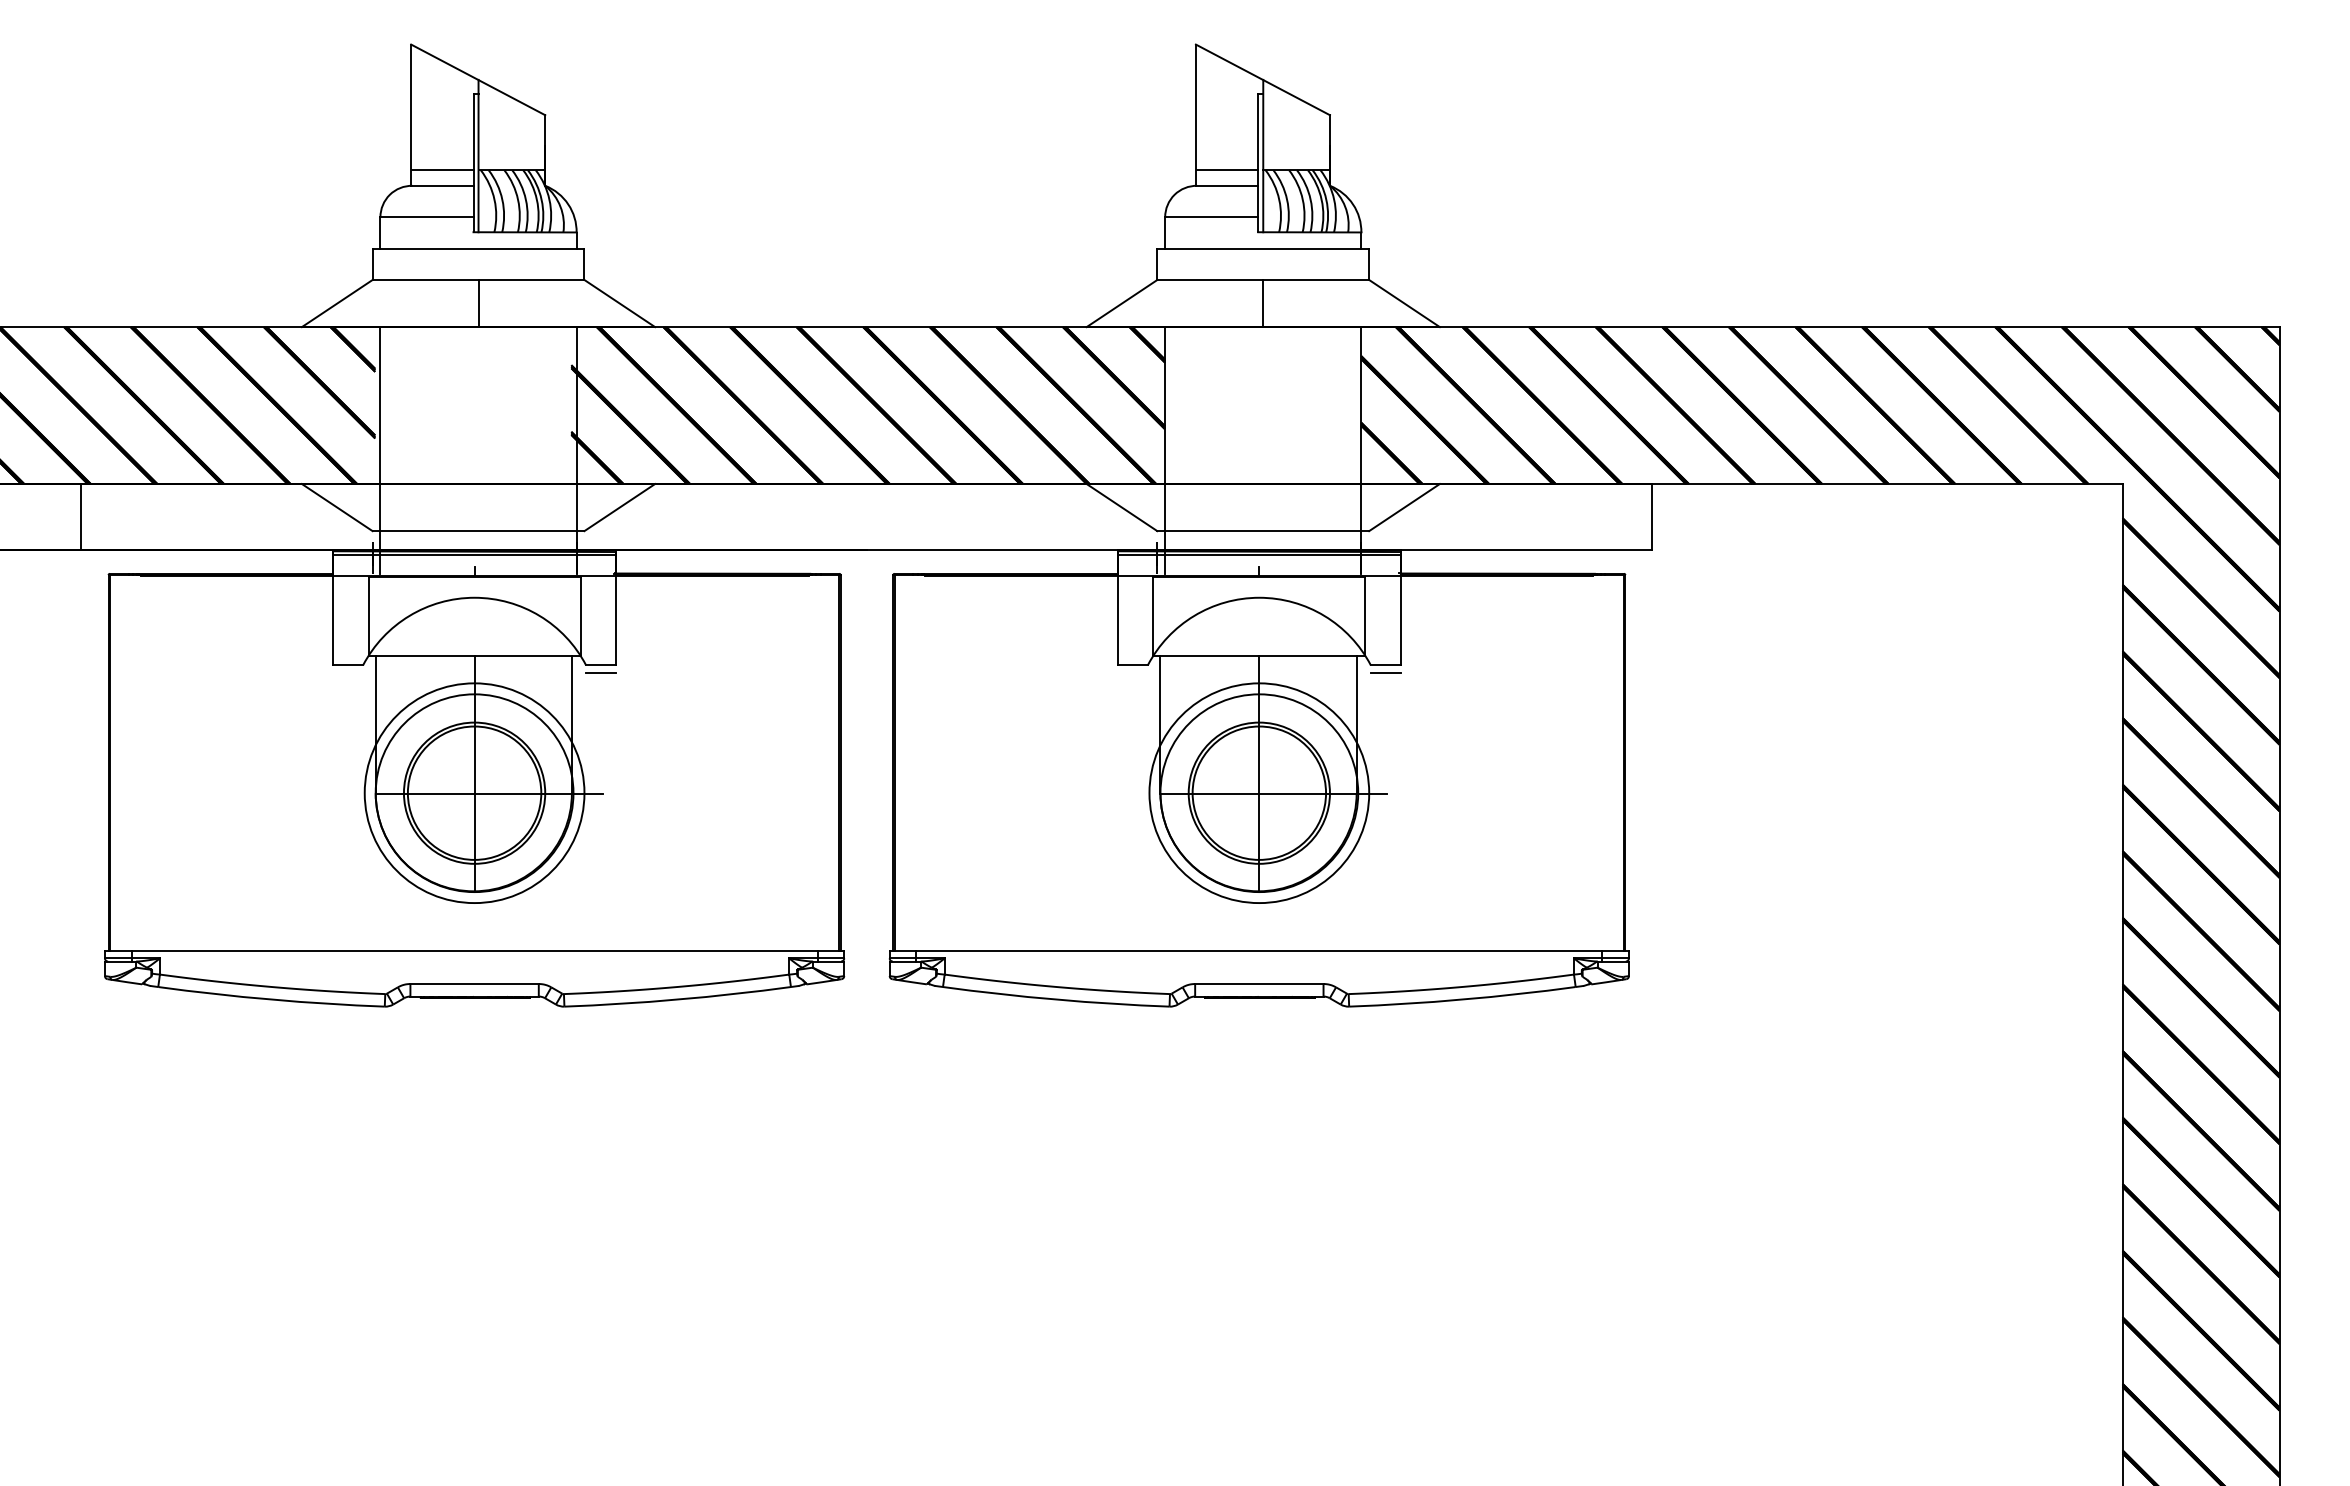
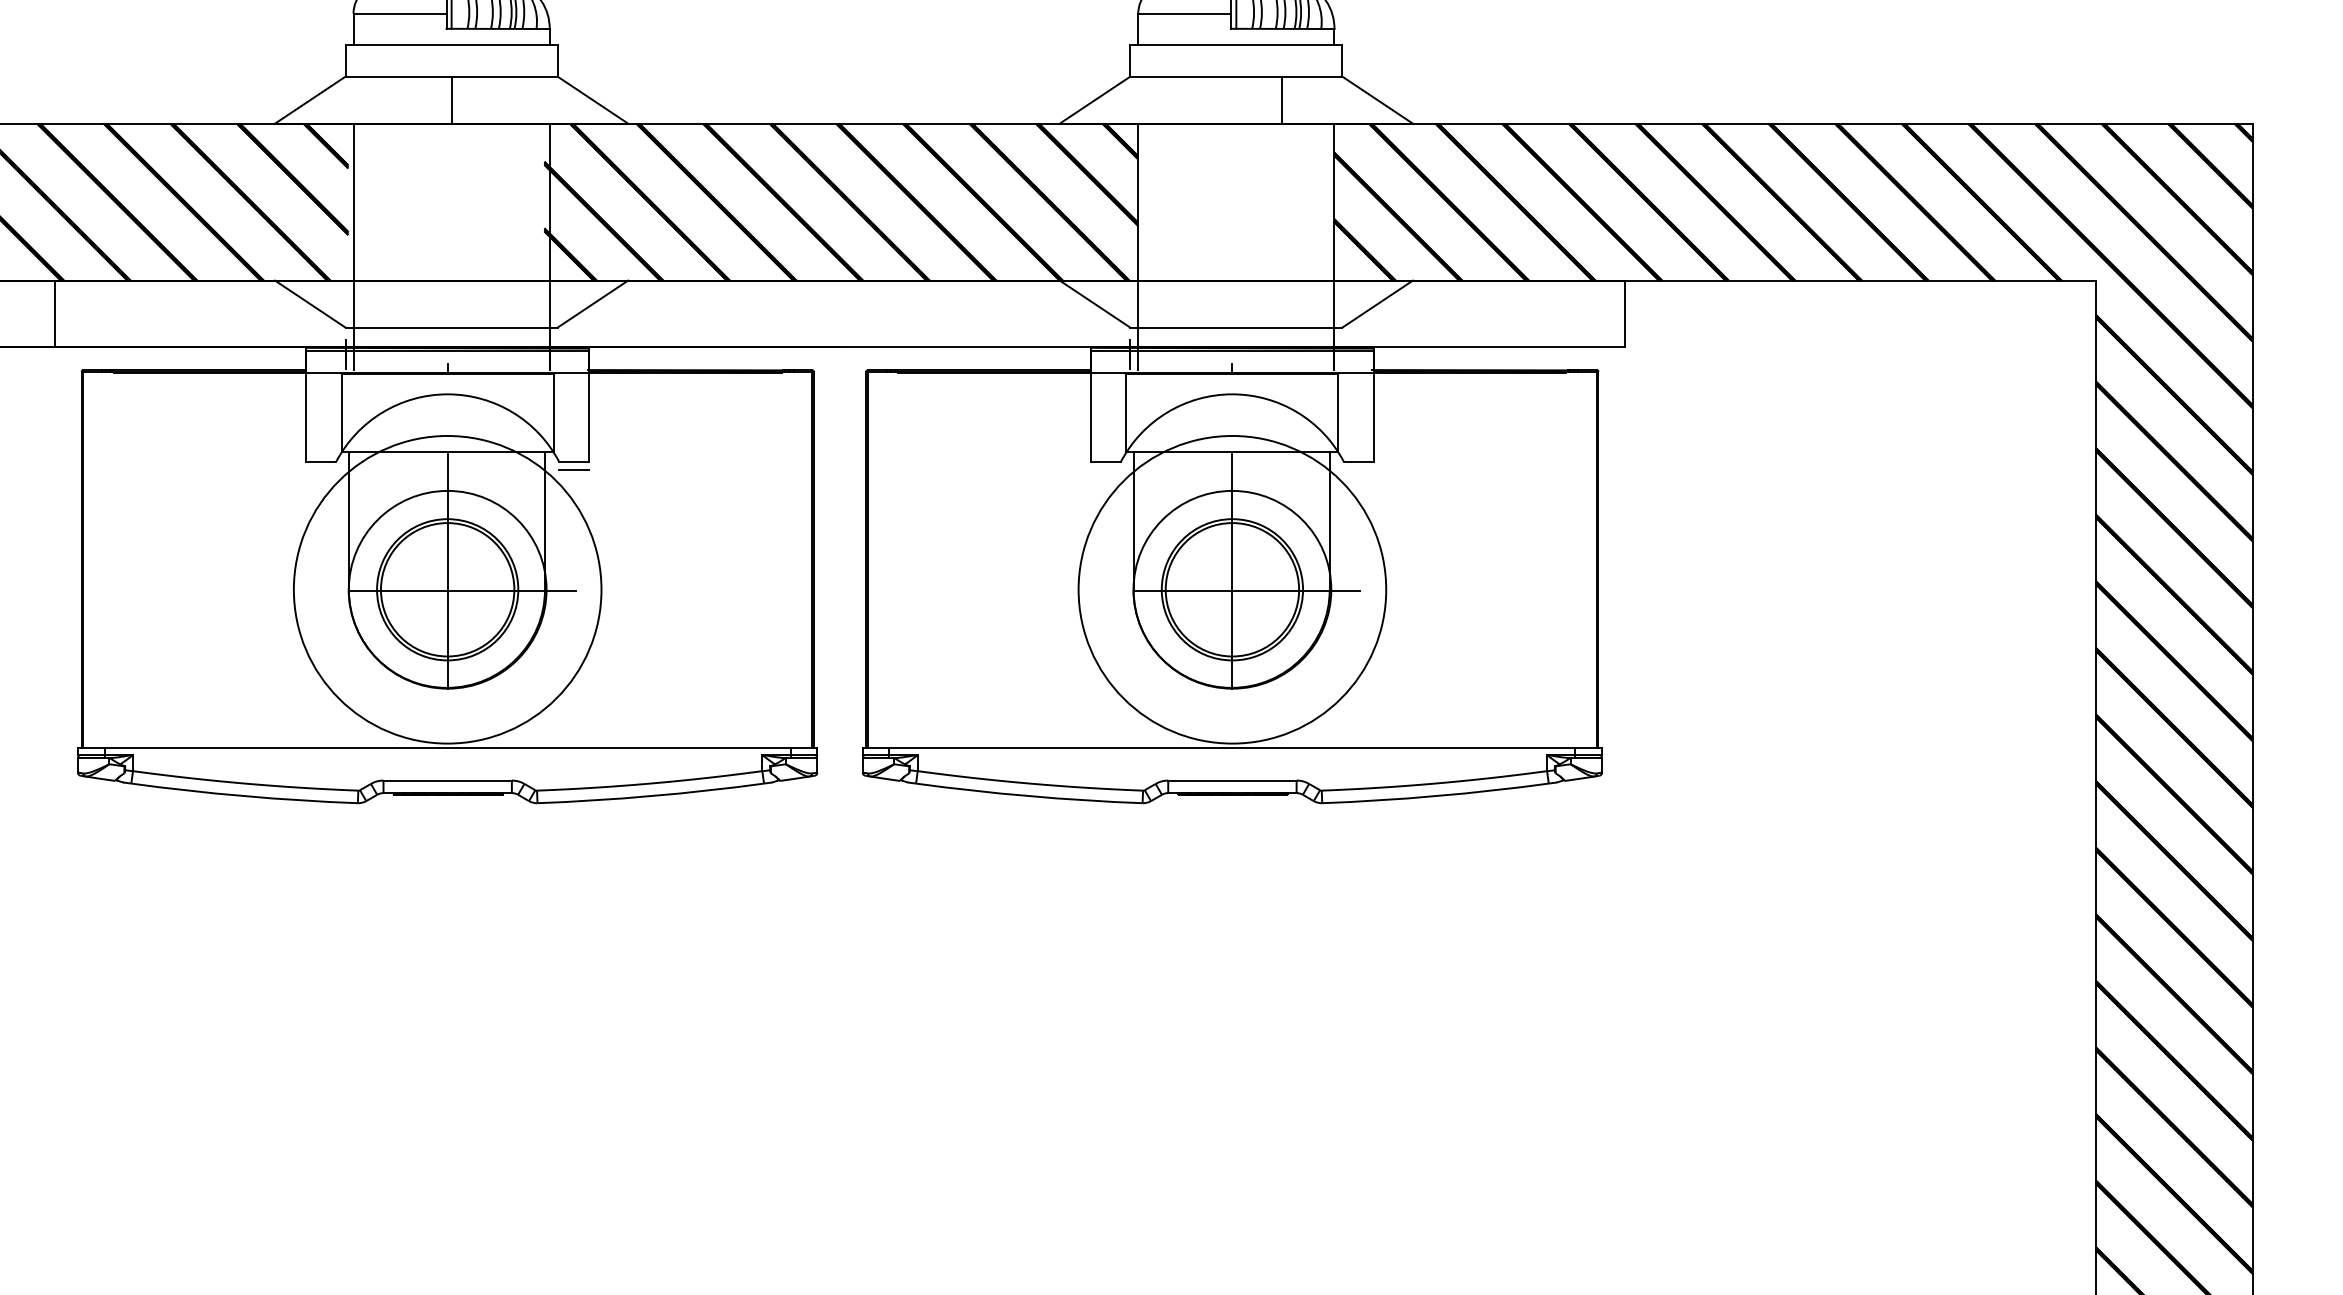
line: (1263, 303) -> (1282, 100), moved
line: (1385, 673) -> (1358, 470), removed
circle: (474, 793) -> (447, 590), size x1.4
circle: (1259, 793) -> (1232, 590), size x1.4

